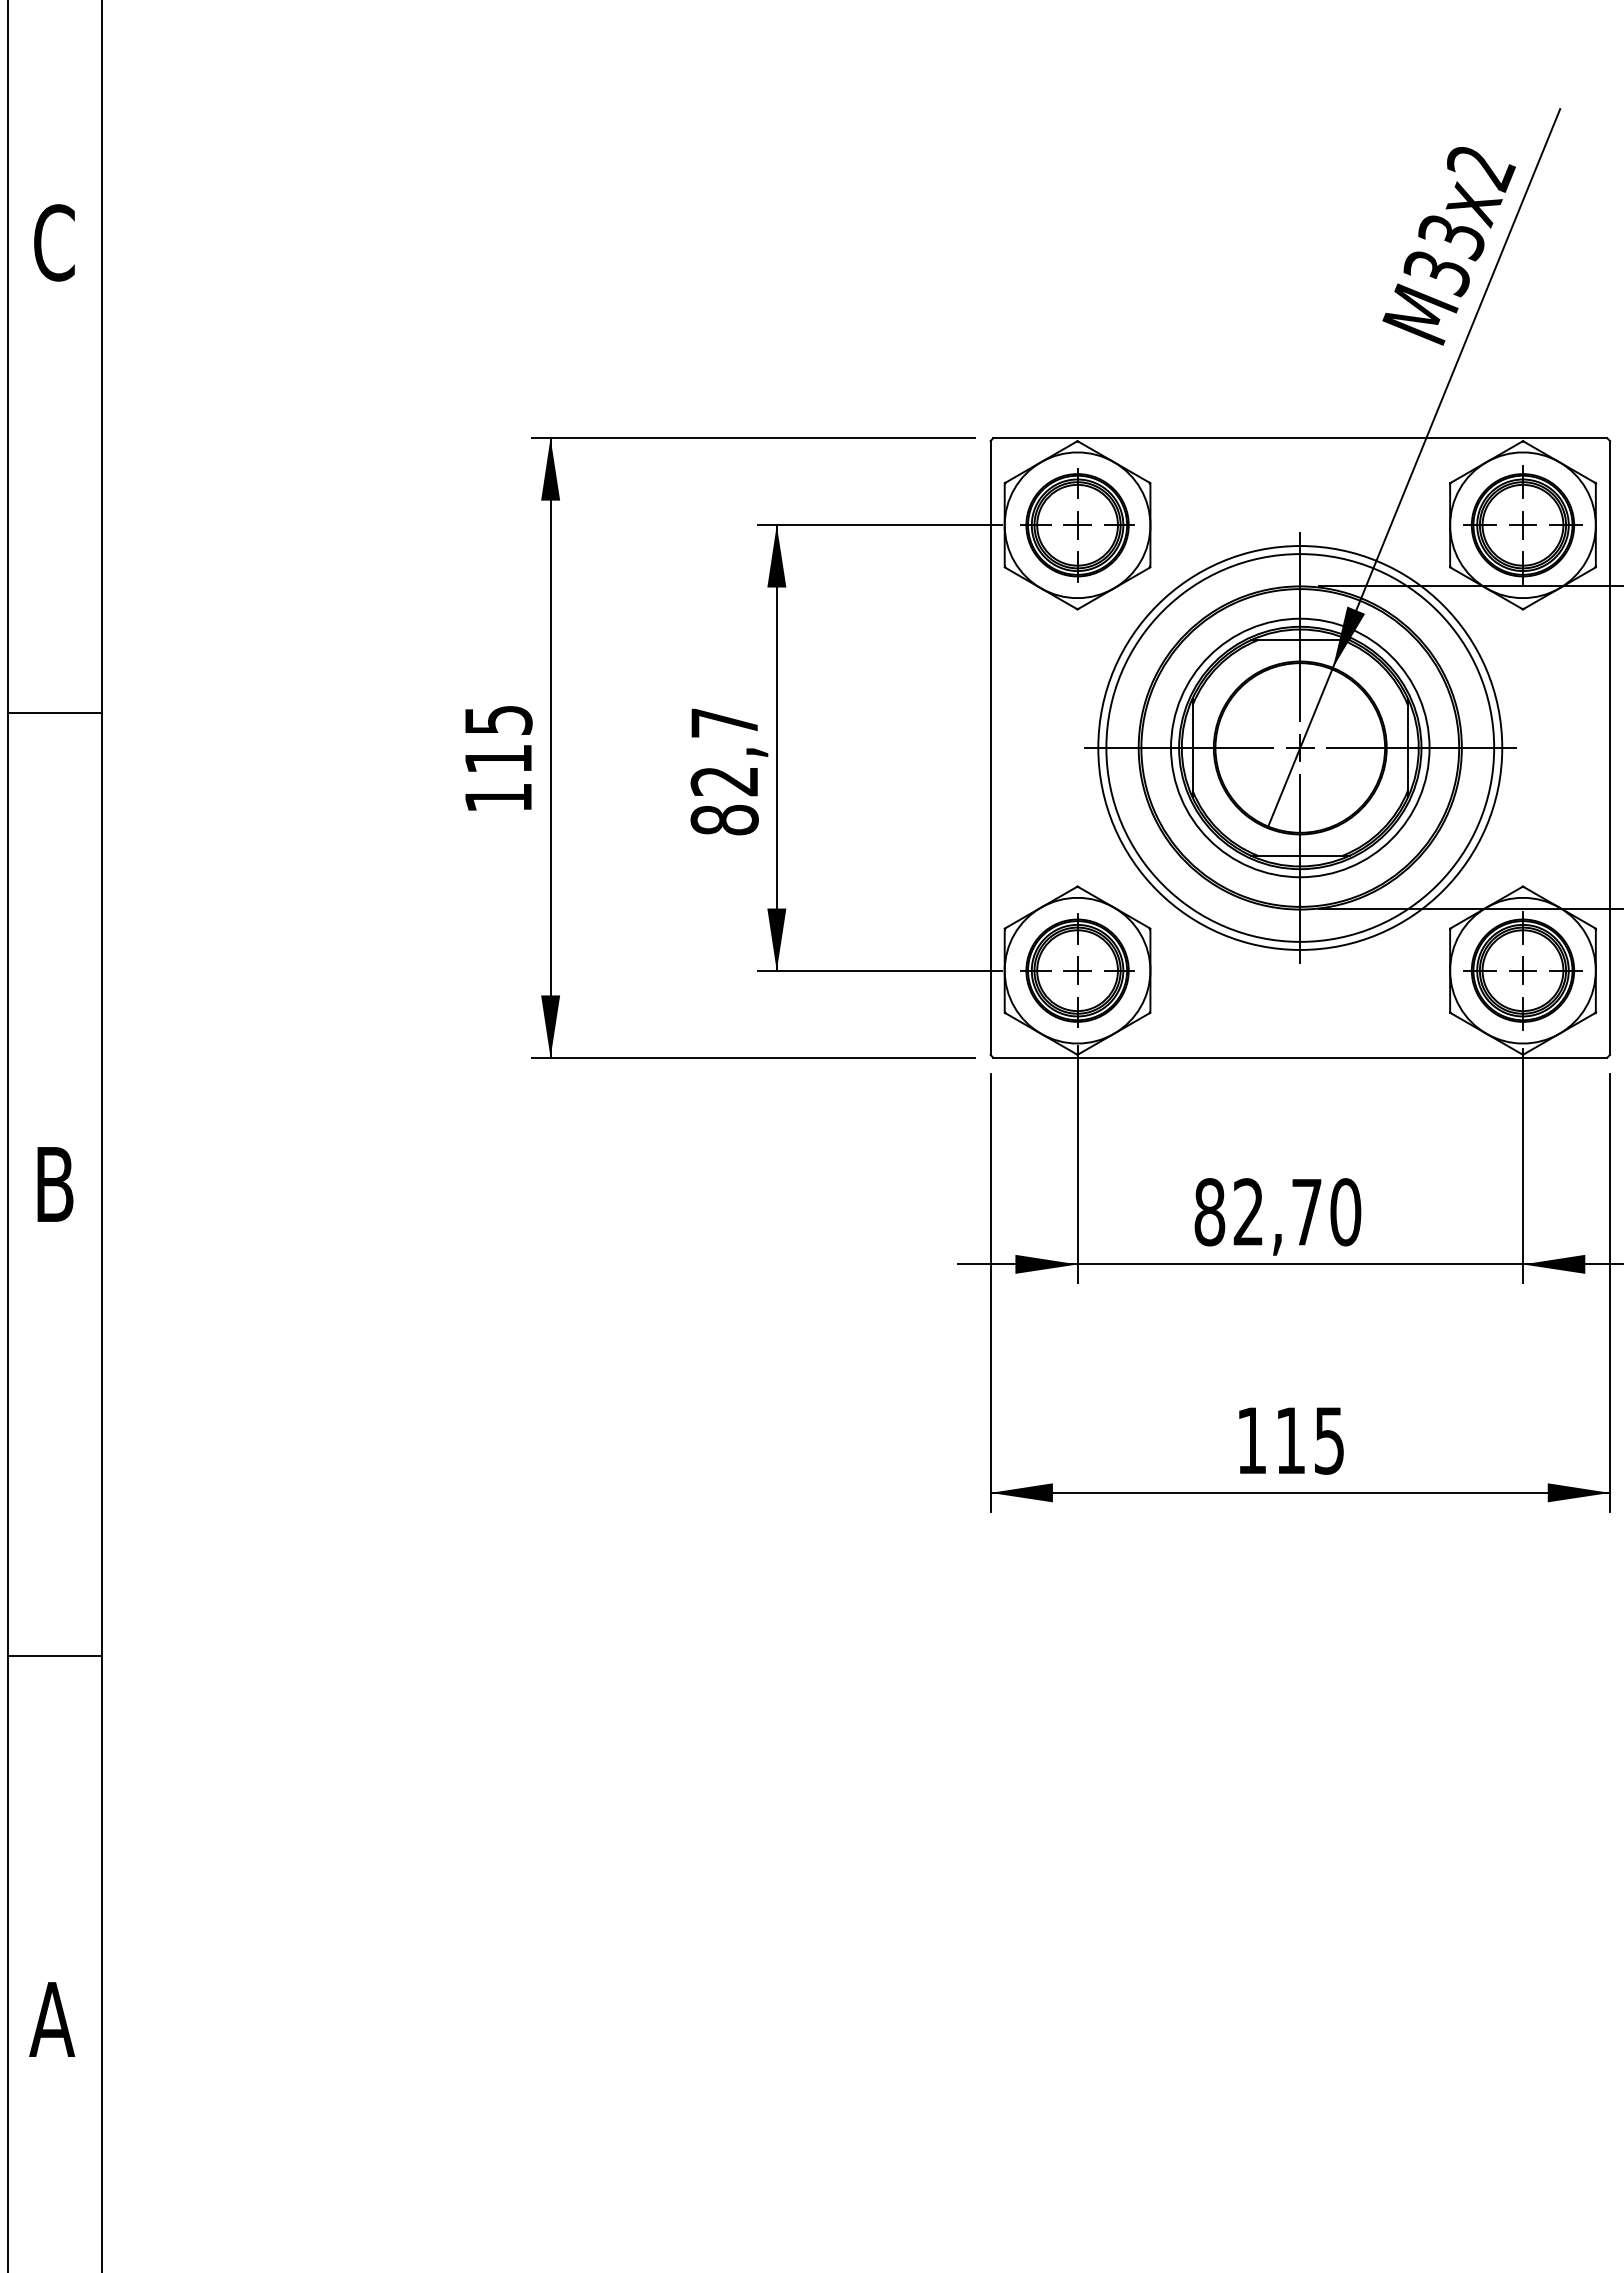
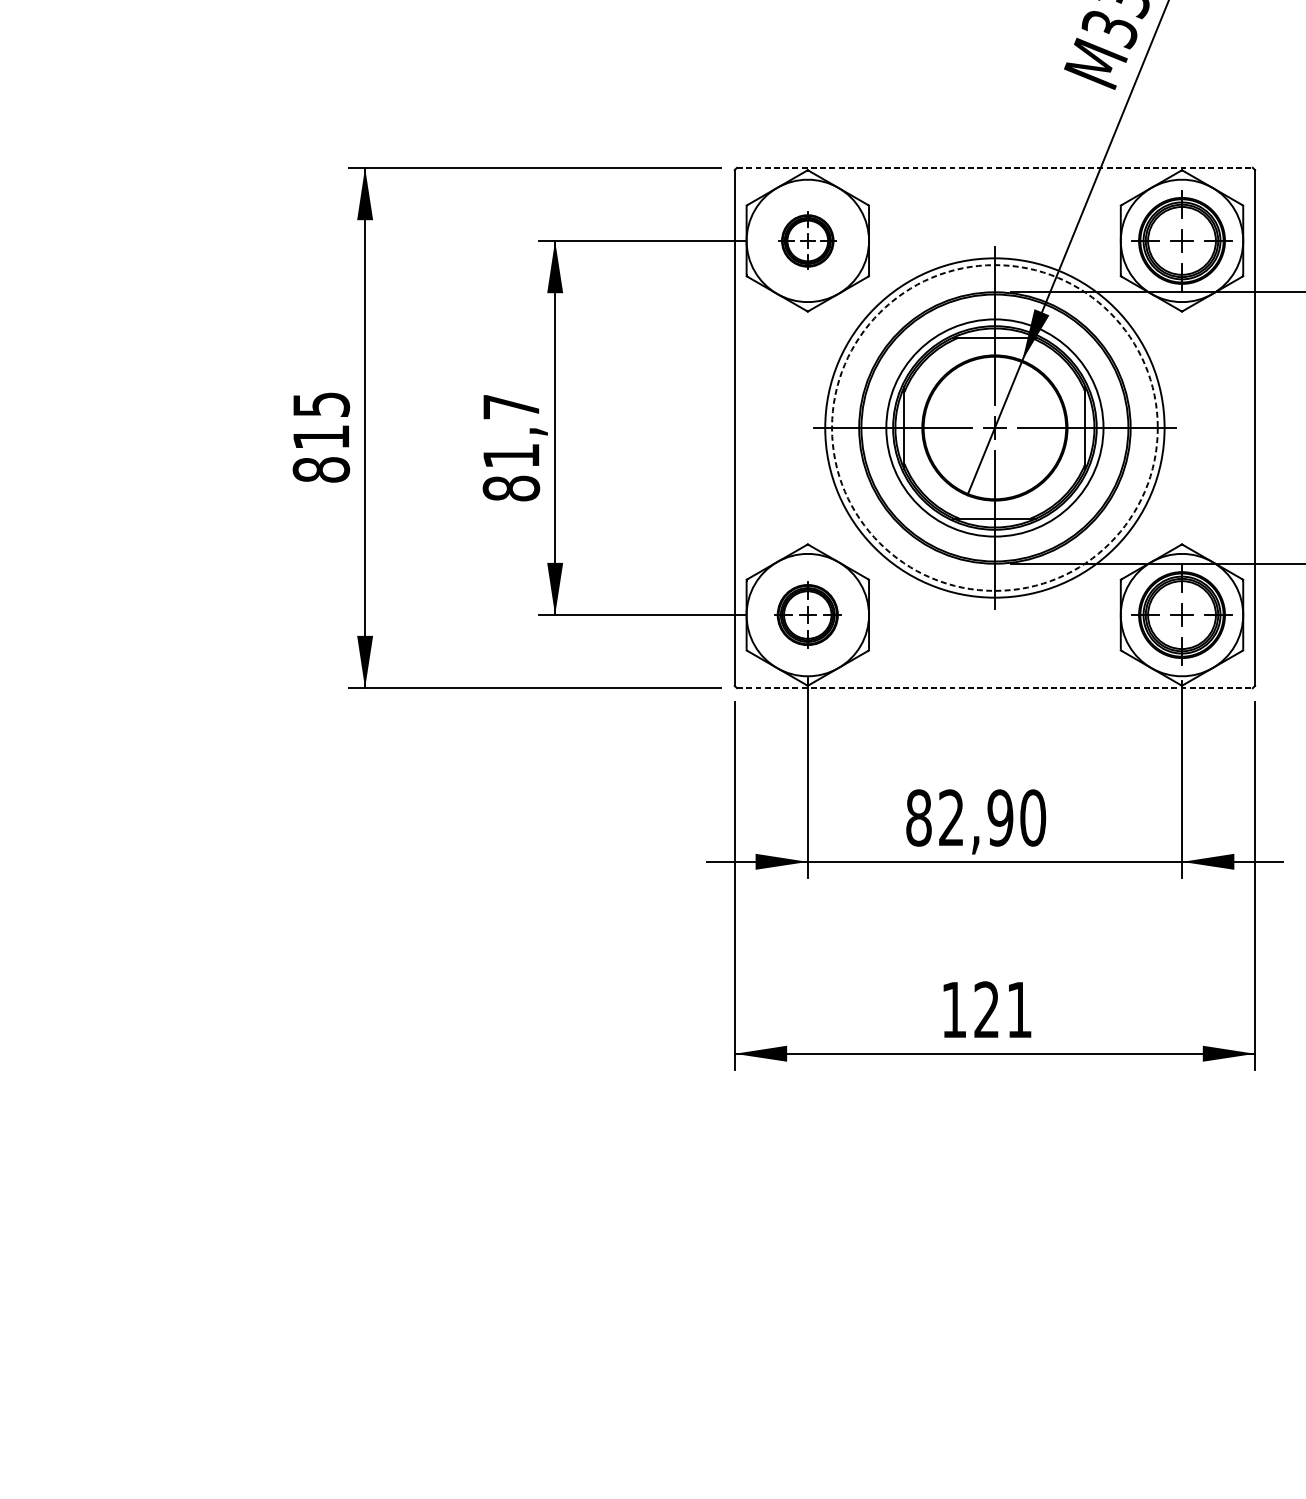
line: (1300, 438) -> (995, 168), solid -> dashed
part: (1077, 525) -> (807, 241), size x0.6
circle: (1300, 747) -> (995, 427), solid -> dashed
text: (723, 781) -> (510, 456), 82,7 -> 81,7
text: (498, 797) -> (321, 469), 115 -> 815
part: (1077, 970) -> (807, 614), size x0.7
line: (1300, 1057) -> (995, 688), solid -> dashed
text: (1306, 1212) -> (1000, 818), 82,70 -> 82,90
text: (1309, 1440) -> (1002, 1009), 115 -> 121

